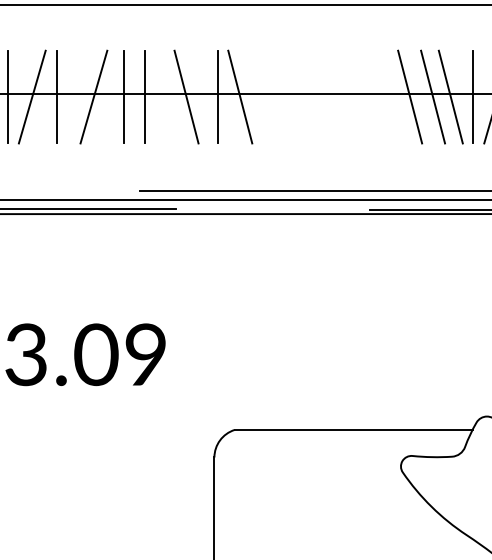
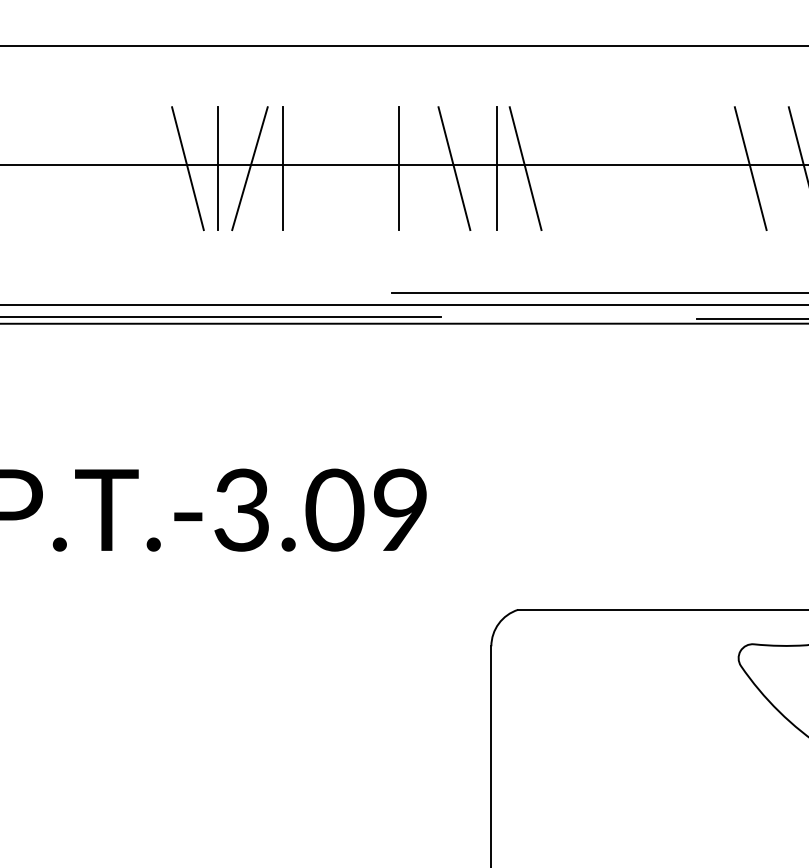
line: (93, 96) -> (331, 168), removed
line: (124, 96) -> (372, 168), removed
line: (433, 96) -> (781, 168), removed

